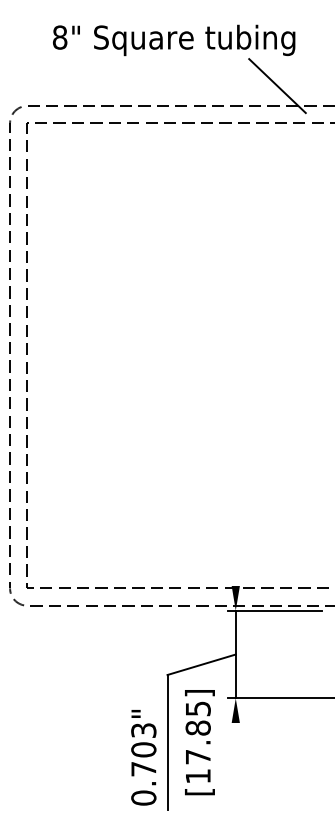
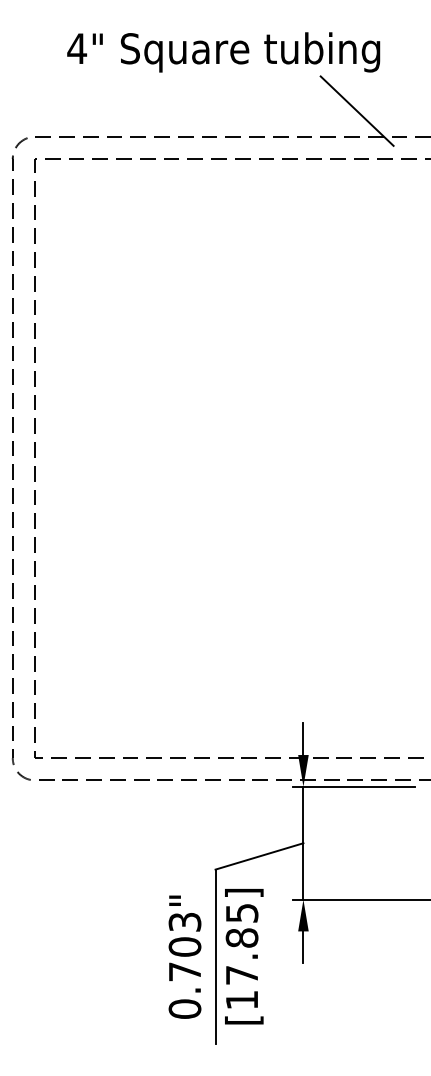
text: (60, 37) -> (77, 48), 8" -> 4"
line: (235, 573) -> (303, 739), added
line: (235, 735) -> (303, 947), added
text: (200, 742) -> (244, 956), moved
text: (143, 757) -> (184, 956), moved

